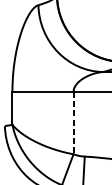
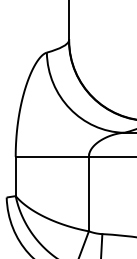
line: (73, 123) -> (88, 194), dashed -> solid

